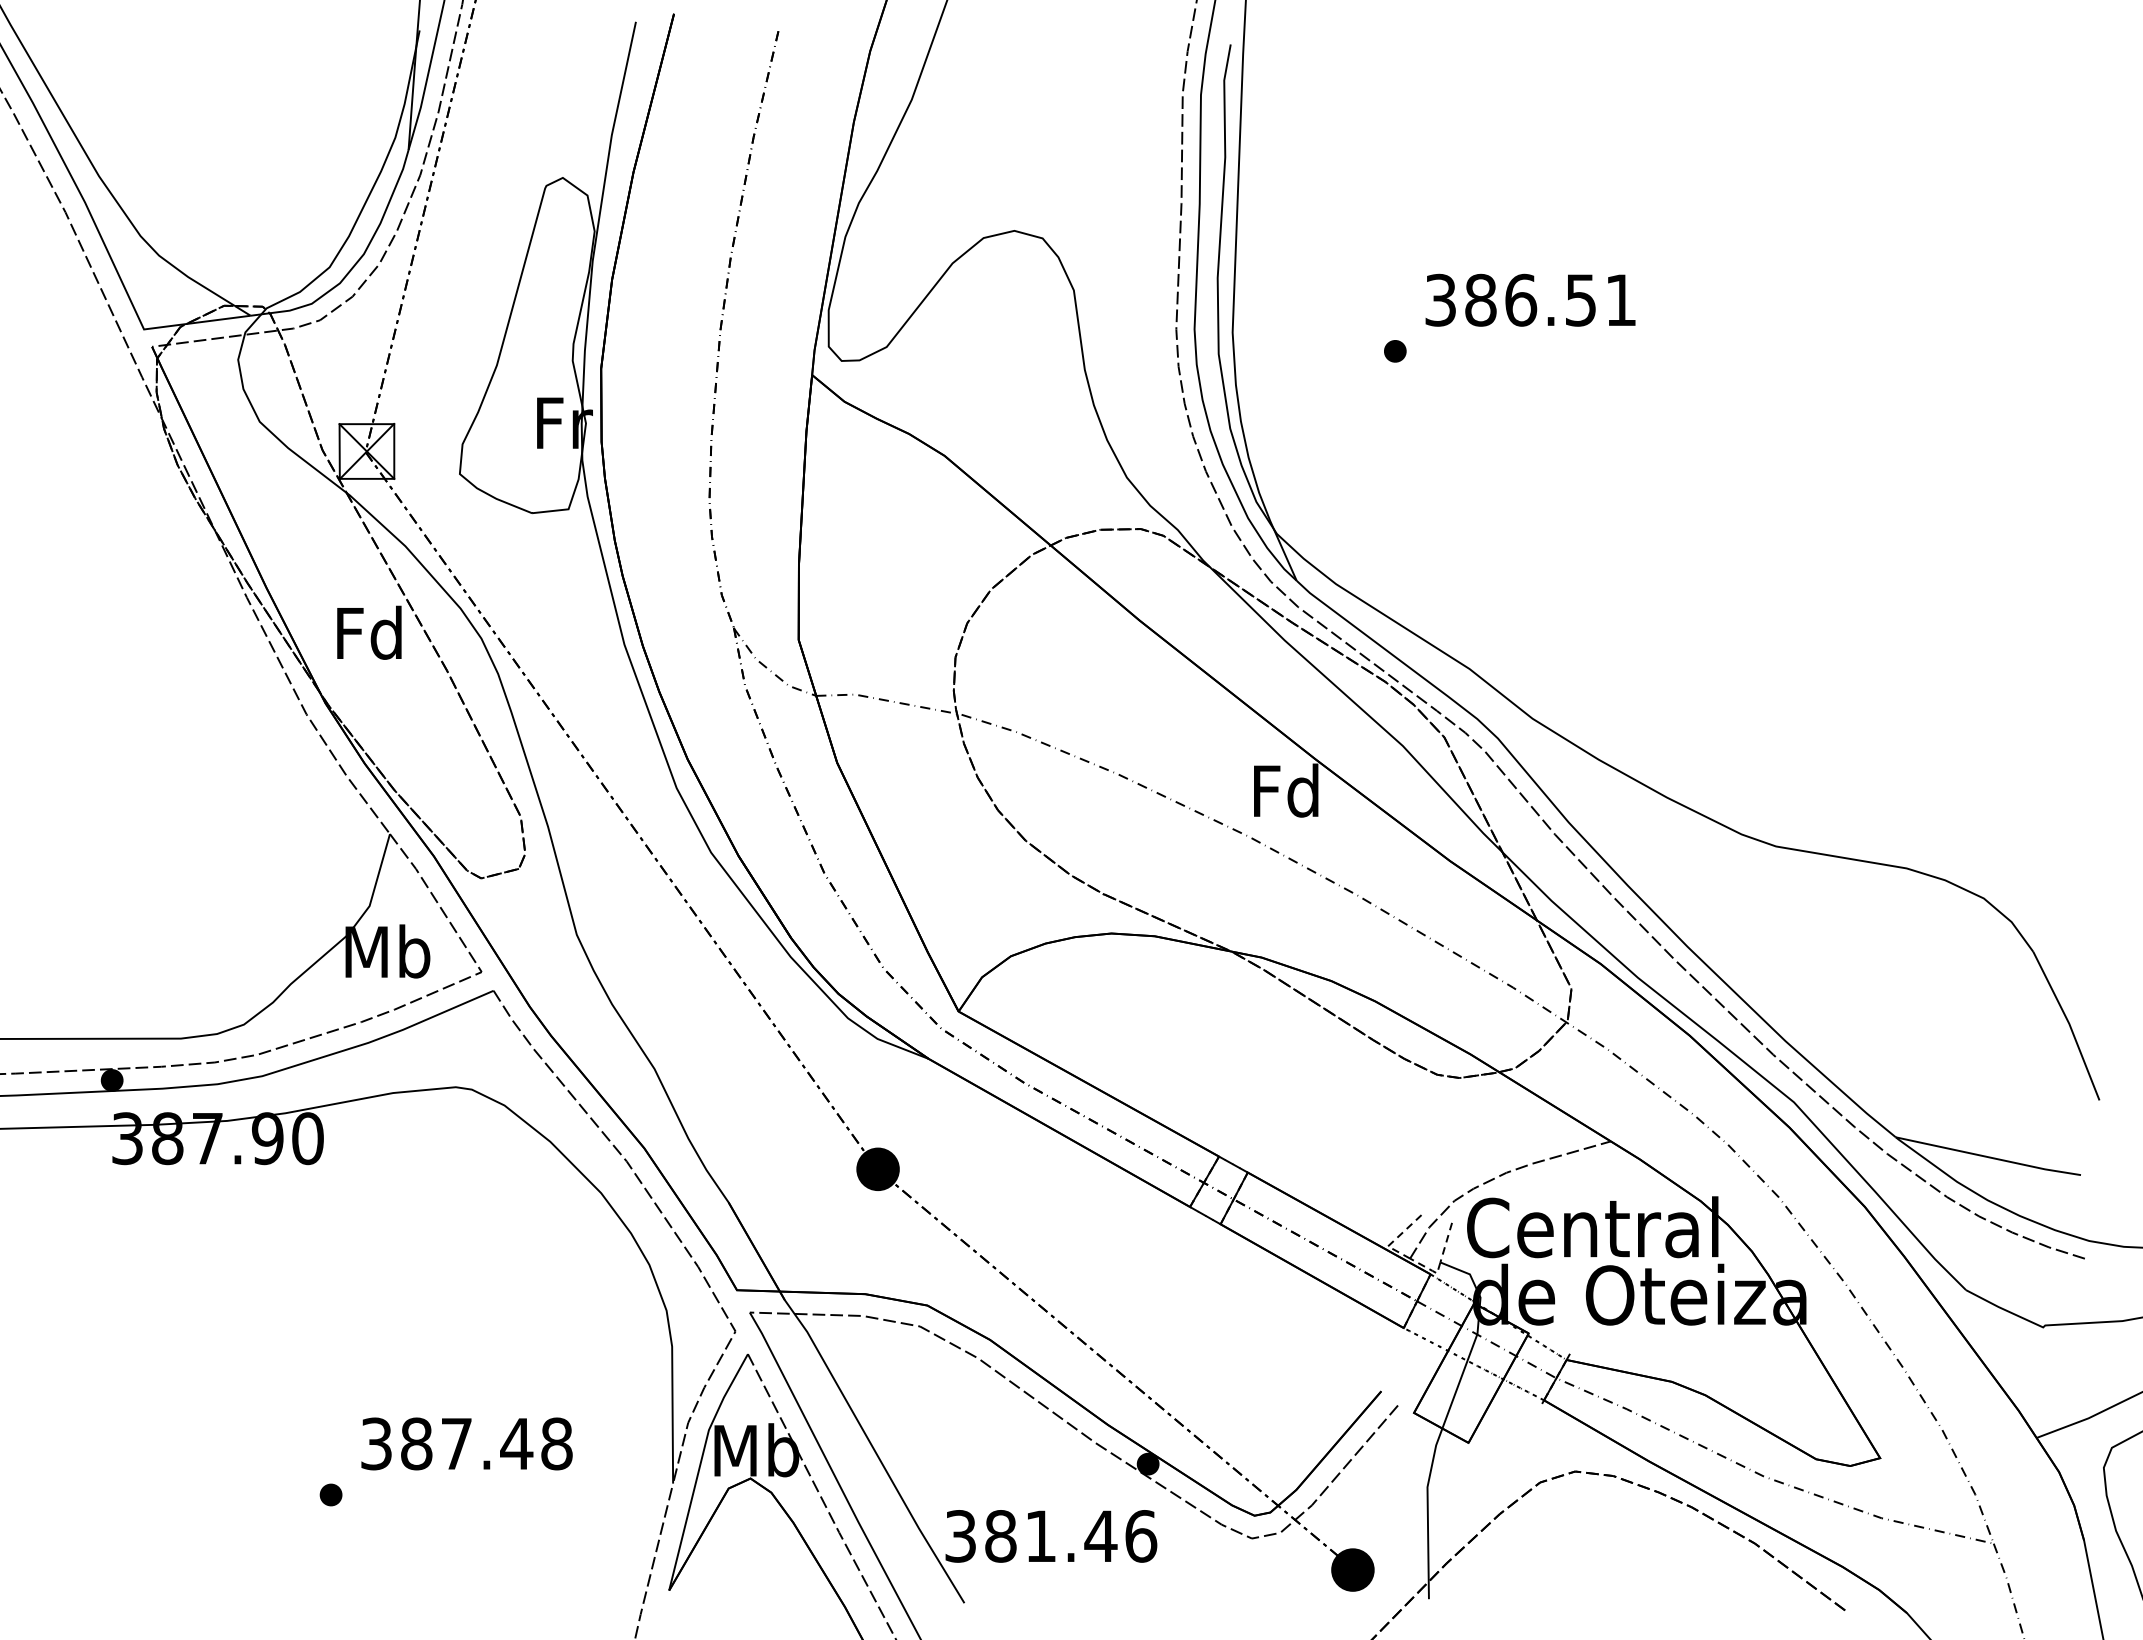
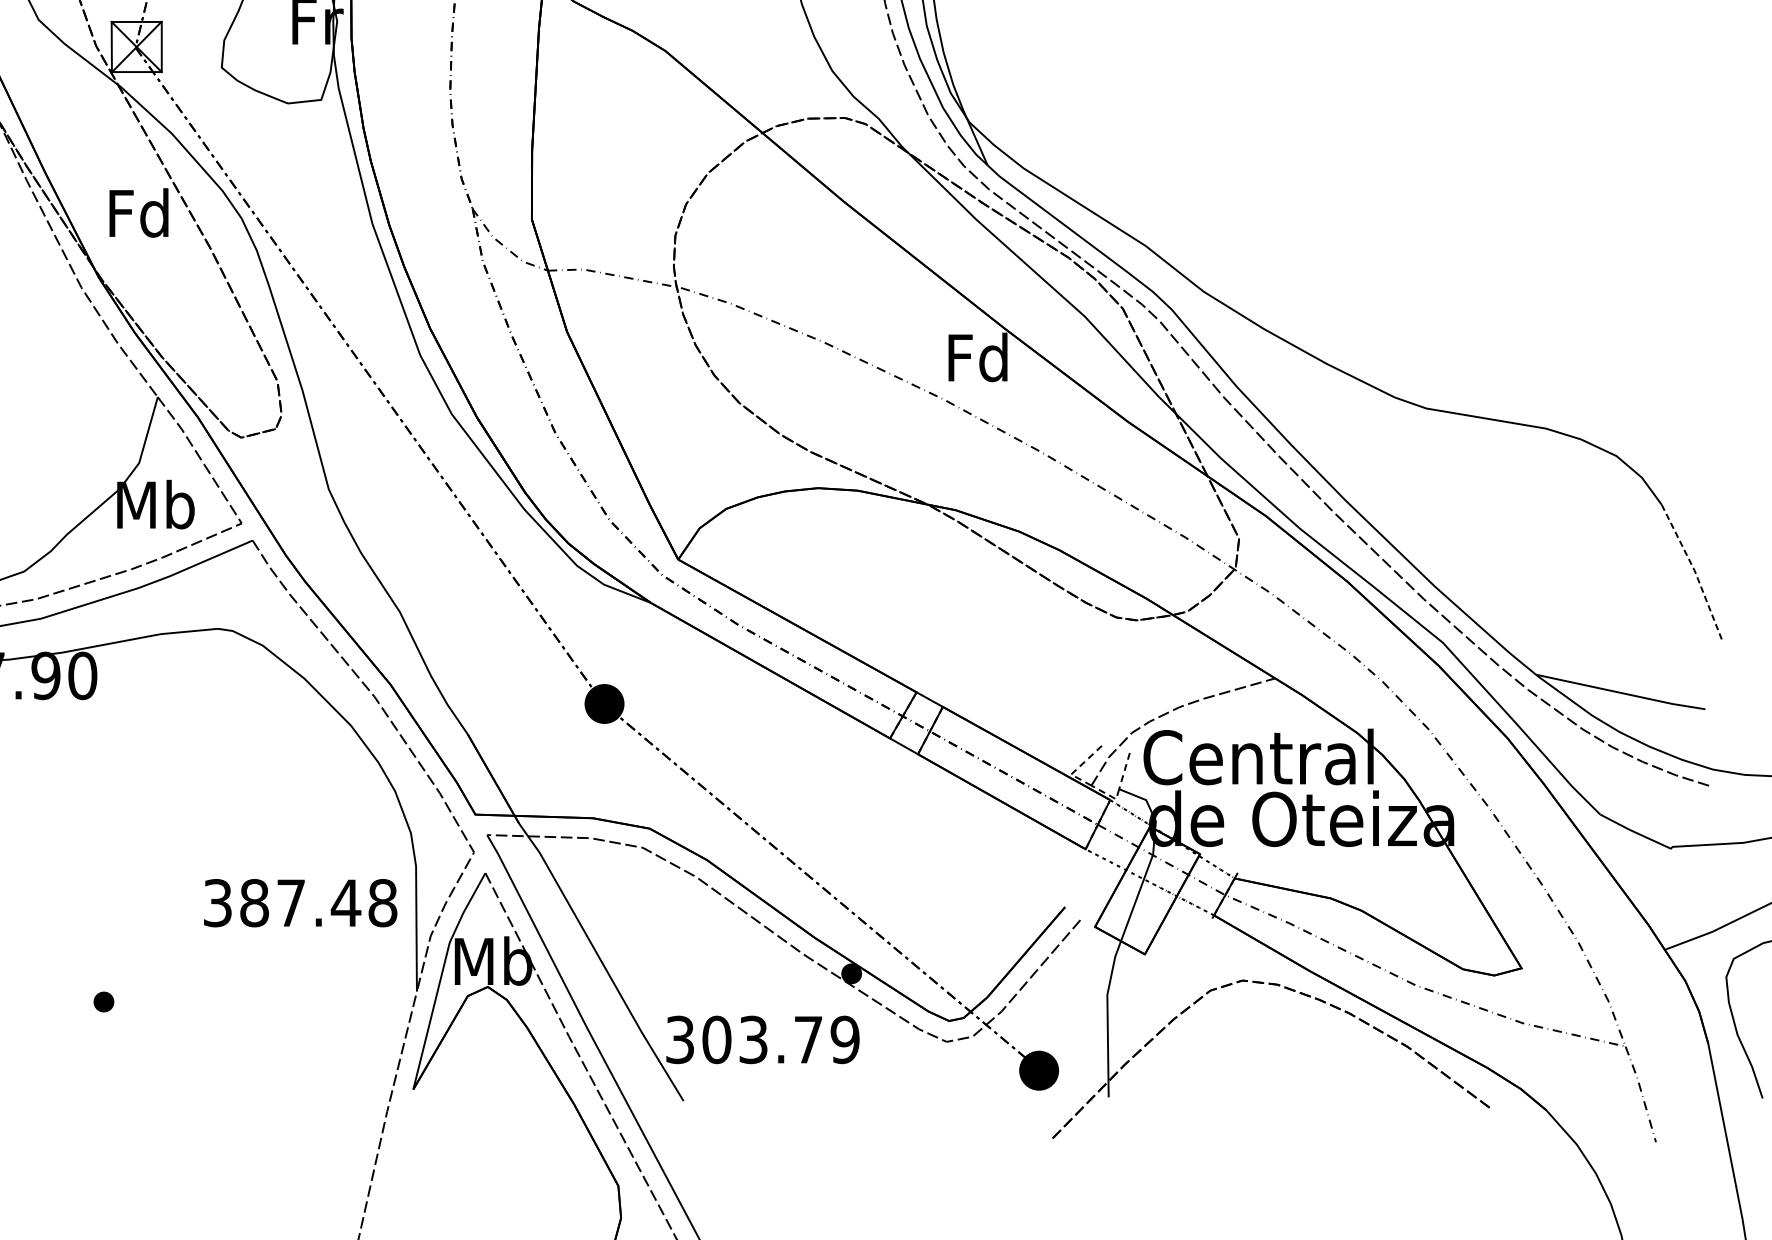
line: (2069, 1024) -> (1694, 571), solid -> dashed
text: (466, 1443) -> (300, 902), moved
text: (1071, 1536) -> (781, 1040), 381.46 -> 303.79

